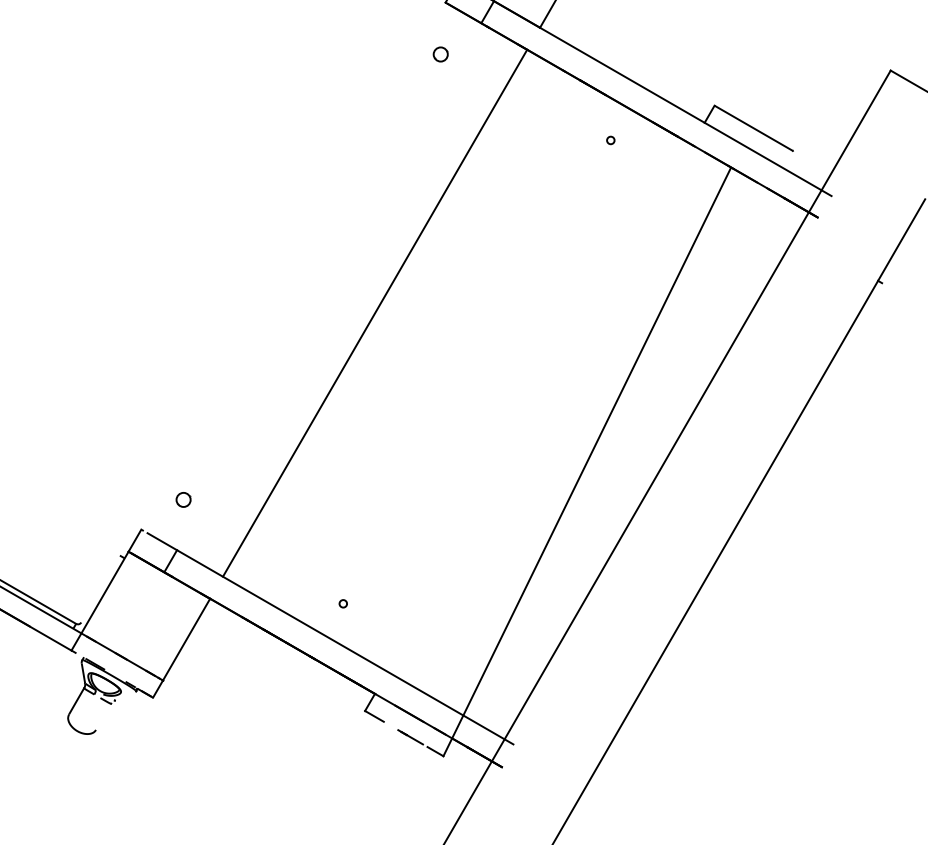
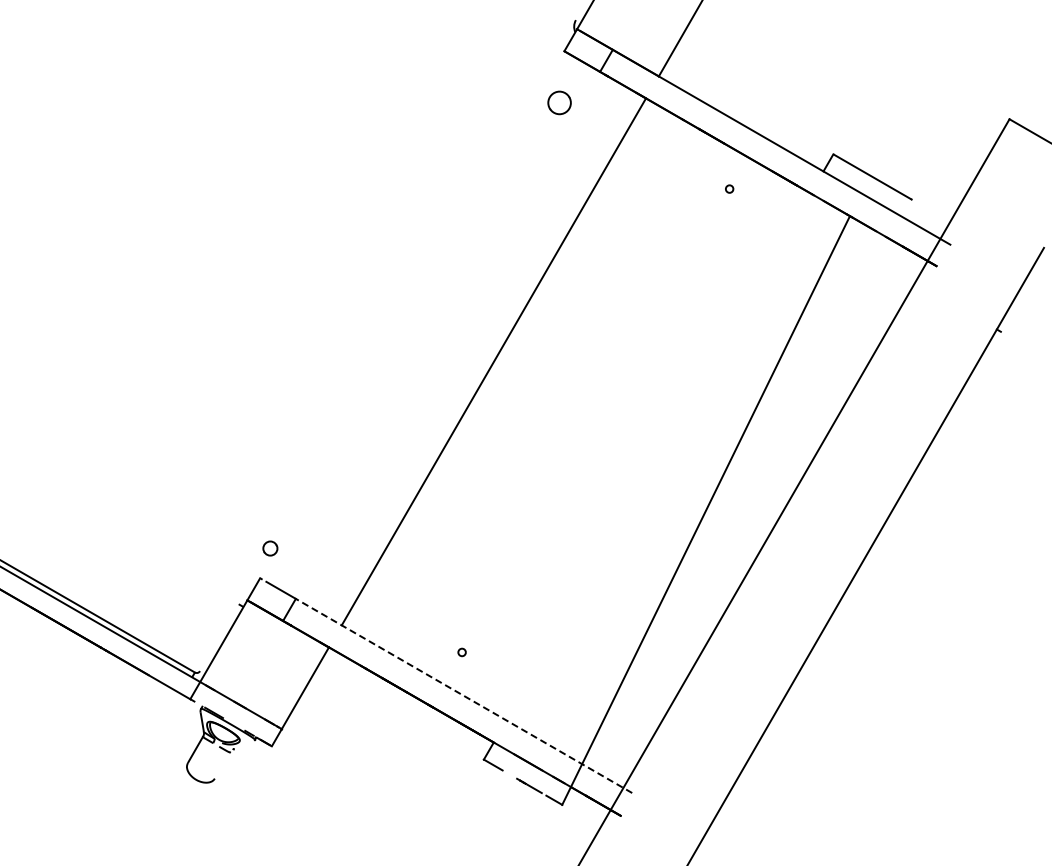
circle: (440, 54) -> (559, 103), size x1.6
circle: (183, 499) -> (270, 548), moved
line: (344, 646) -> (463, 695), solid -> dashed

